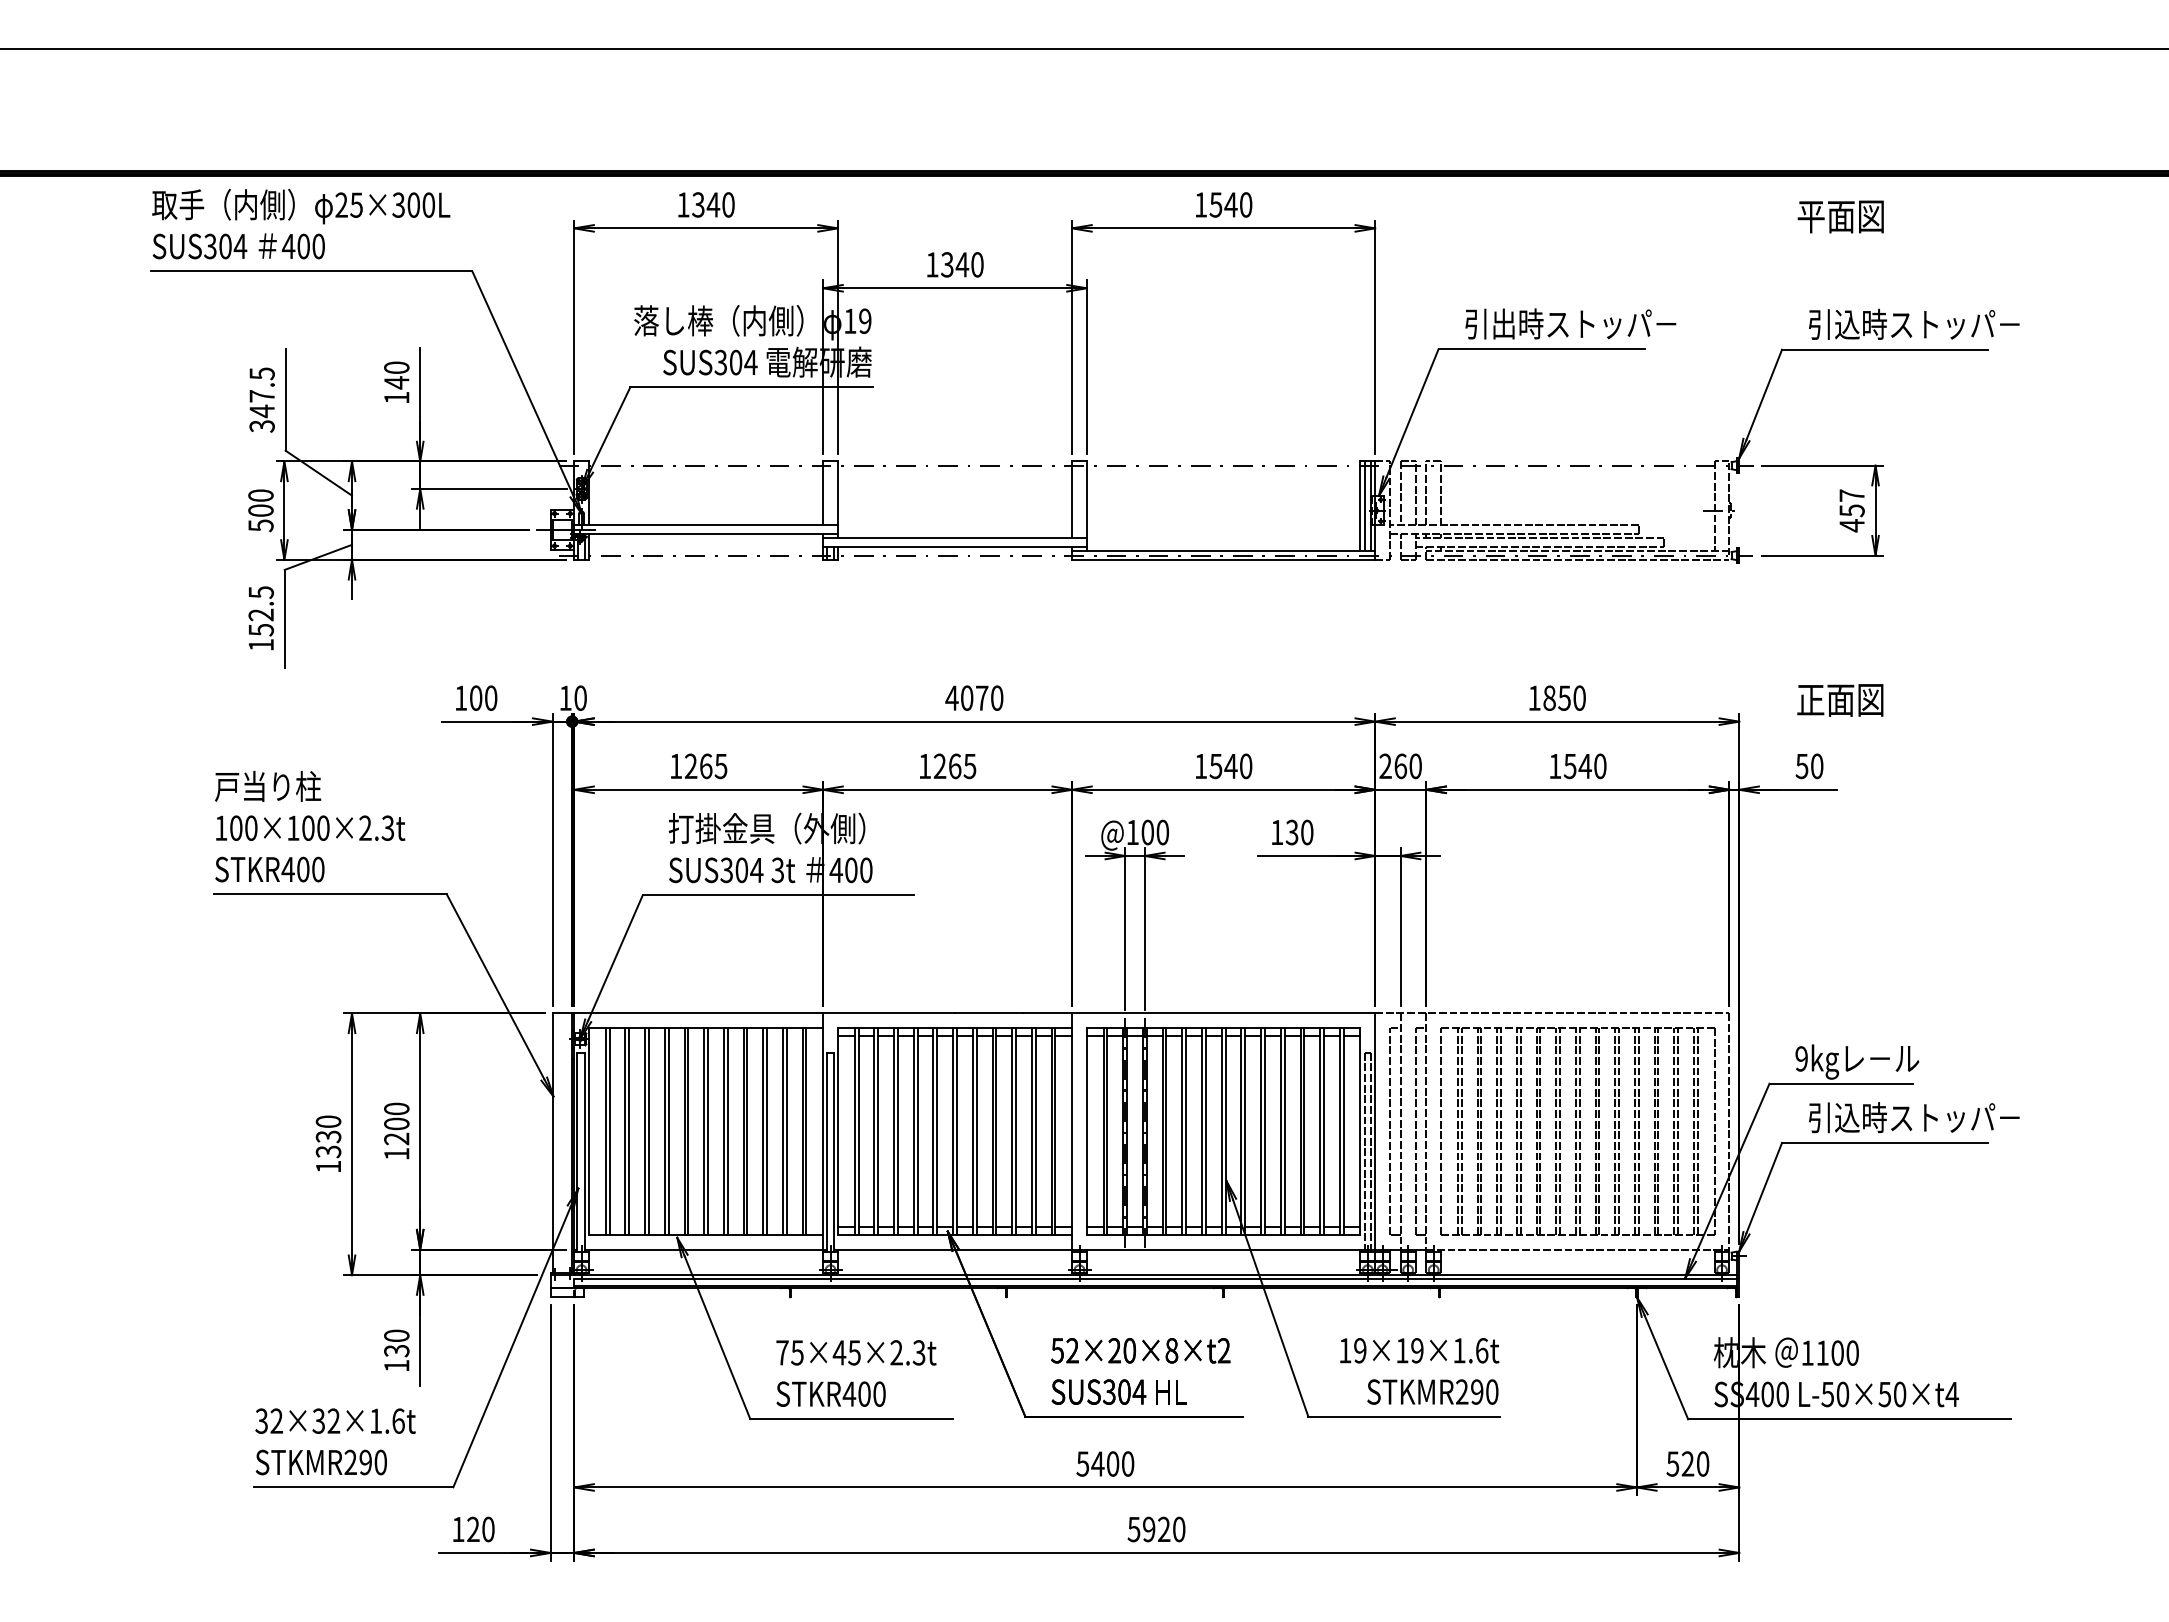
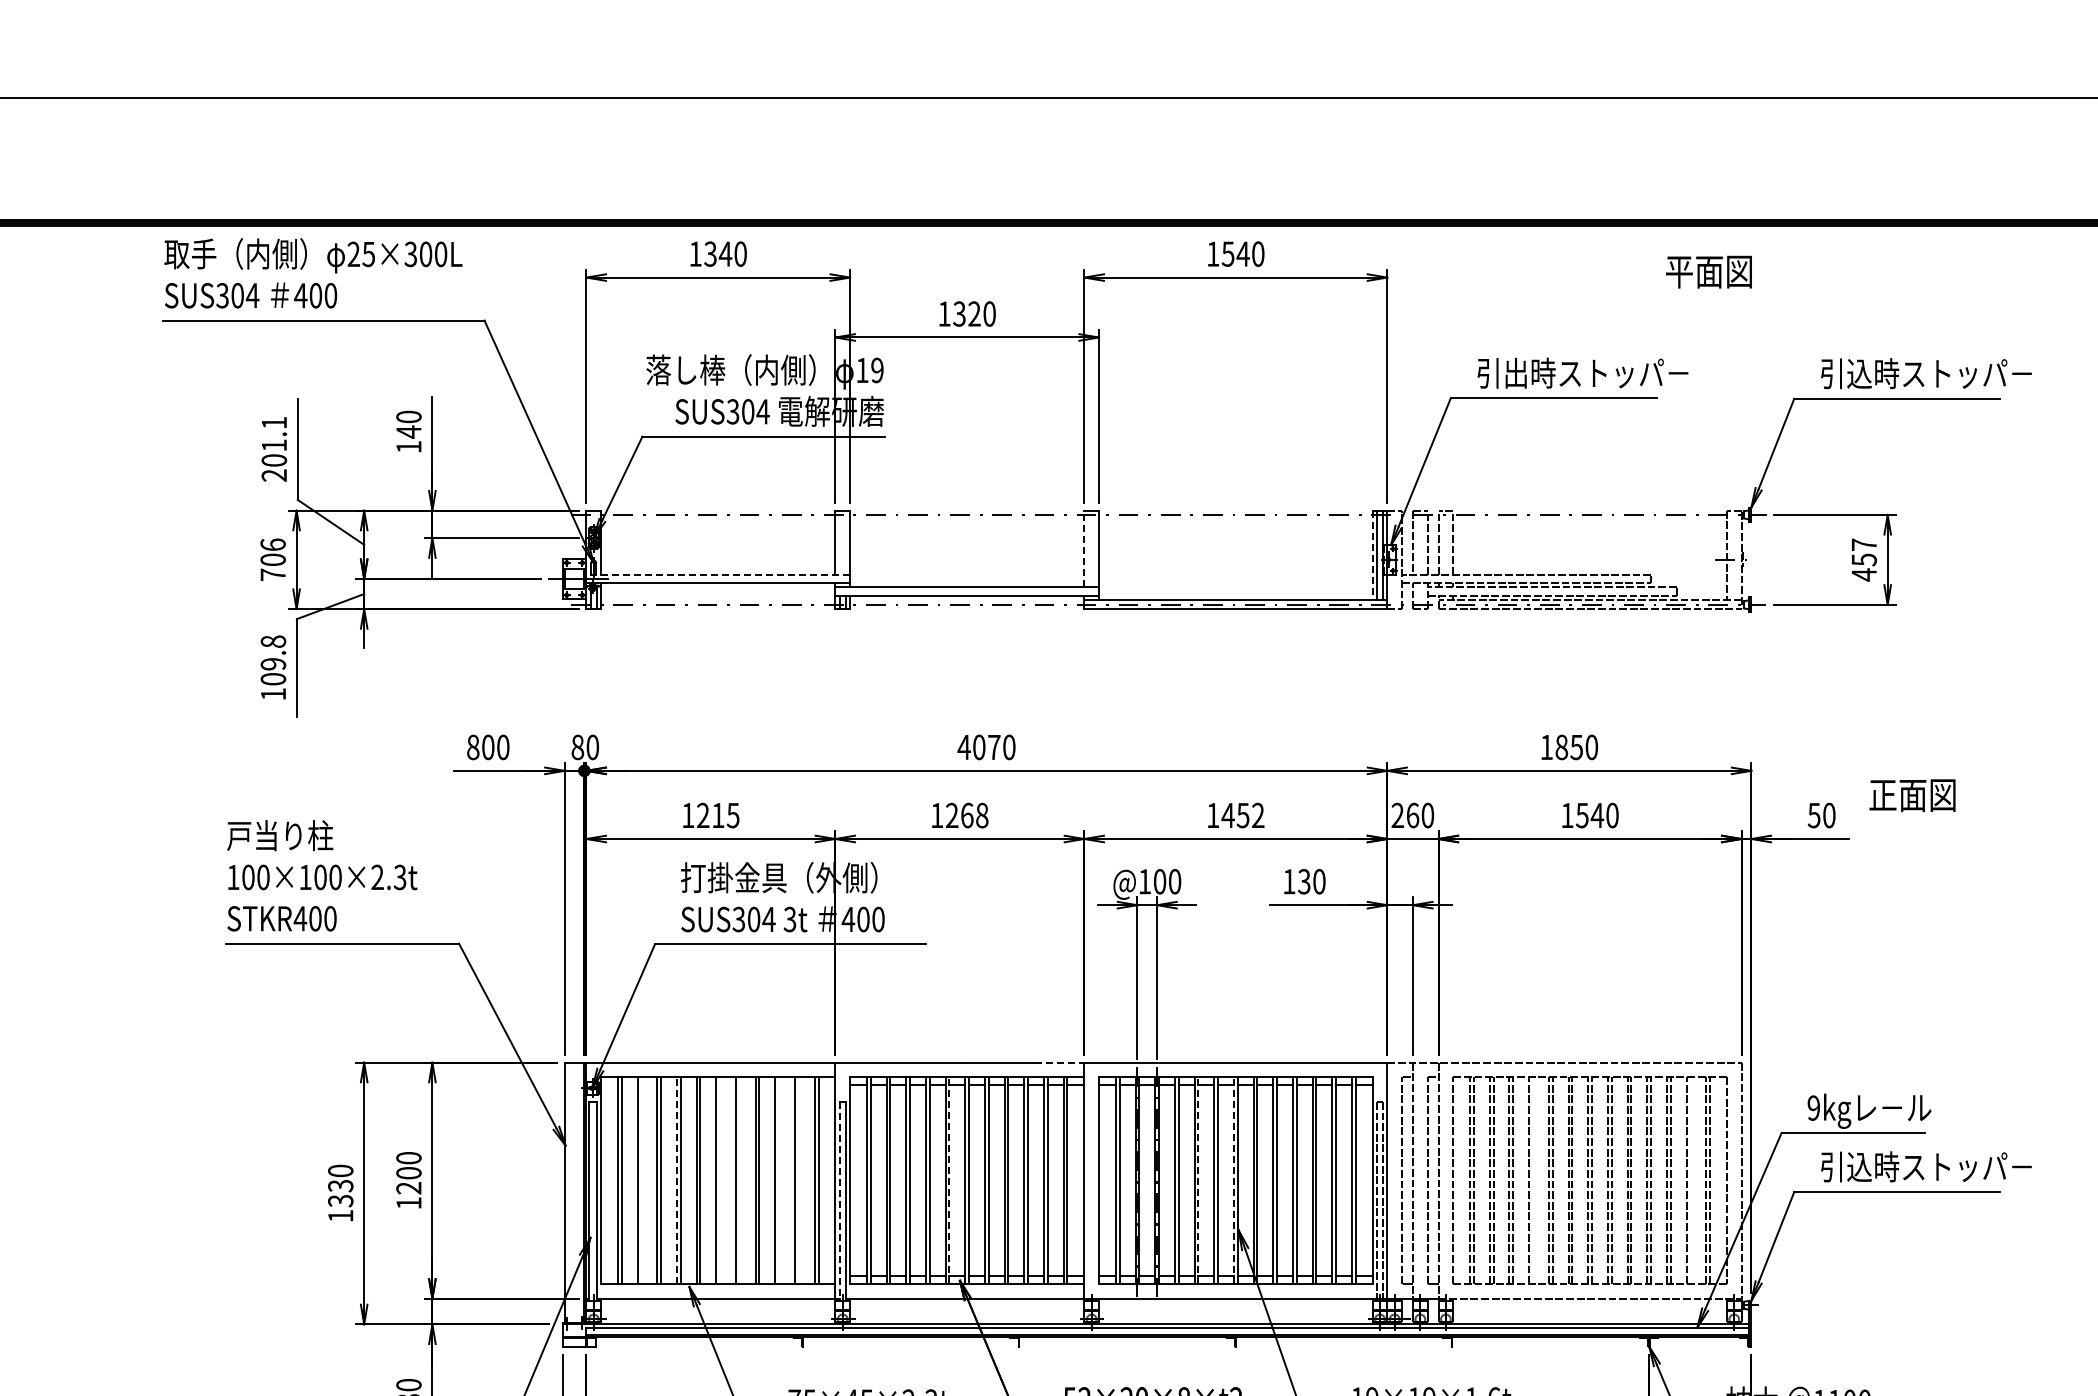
text: (1840, 216) -> (1708, 271), moved
text: (962, 264) -> (974, 313), 1340 -> 1320
text: (261, 399) -> (273, 448), 347.5 -> 201.1
line: (1072, 499) -> (1084, 548), solid -> dashed
line: (1360, 506) -> (1372, 555), solid -> dashed
text: (260, 510) -> (272, 559), 500 -> 706
line: (706, 525) -> (718, 574), solid -> dashed
text: (261, 611) -> (273, 660), 152.5 -> 109.8
text: (461, 697) -> (473, 746), 100 -> 800
text: (565, 697) -> (577, 746), 10 -> 80
text: (1840, 700) -> (1912, 795), moved
text: (969, 765) -> (981, 814), 1265 -> 1268
text: (706, 766) -> (718, 815), 1265 -> 1215
text: (1230, 766) -> (1242, 815), 1540 -> 1452
line: (1047, 1013) -> (1059, 1062), solid -> dashed
line: (629, 1131) -> (641, 1180), removed
line: (664, 1131) -> (676, 1180), solid -> dashed
line: (707, 1131) -> (719, 1180), removed
line: (727, 1131) -> (739, 1180), removed
line: (766, 1131) -> (778, 1180), removed
line: (786, 1131) -> (798, 1180), removed
line: (937, 1131) -> (949, 1180), solid -> dashed
line: (1186, 1131) -> (1198, 1180), solid -> dashed
line: (1221, 1131) -> (1233, 1180), solid -> dashed
line: (1520, 1131) -> (1532, 1180), removed
line: (1678, 1131) -> (1690, 1180), removed
line: (827, 1152) -> (839, 1201), solid -> dashed

